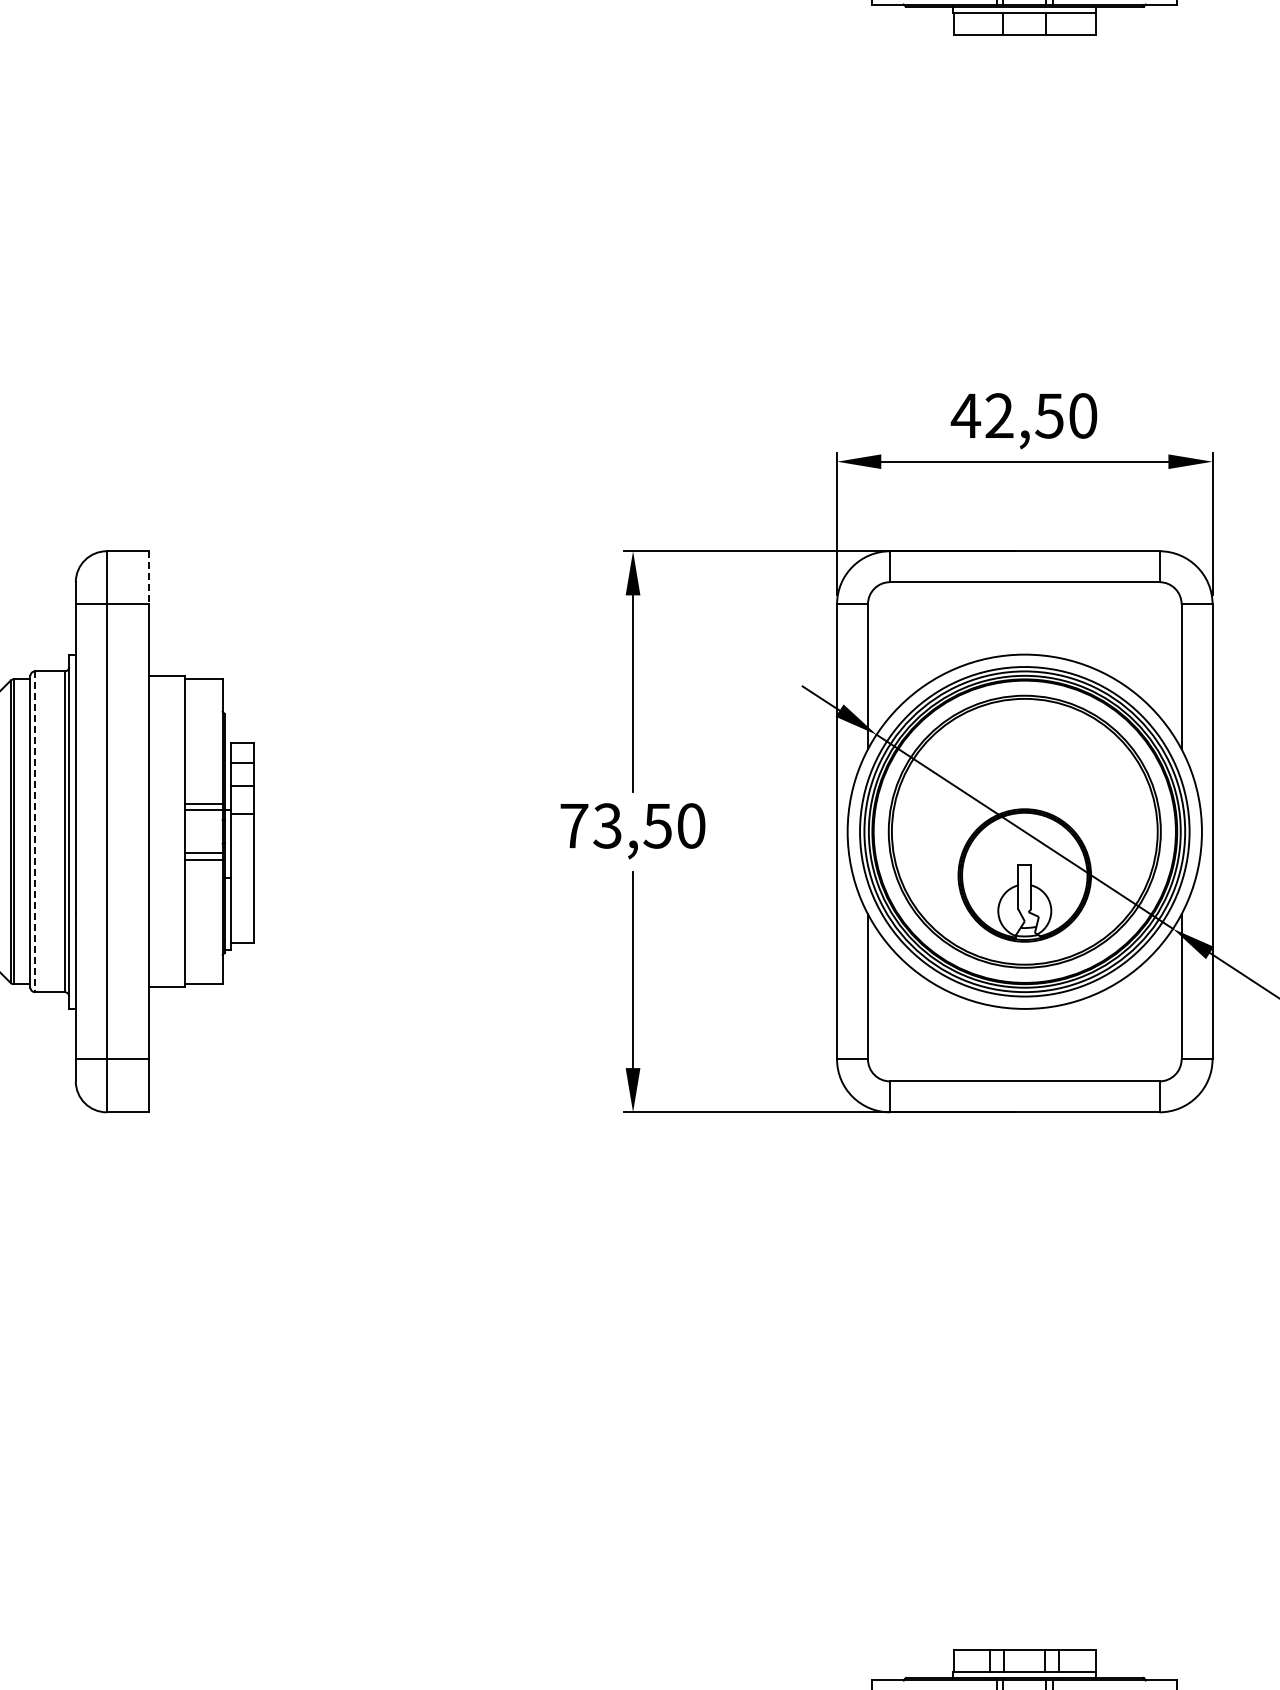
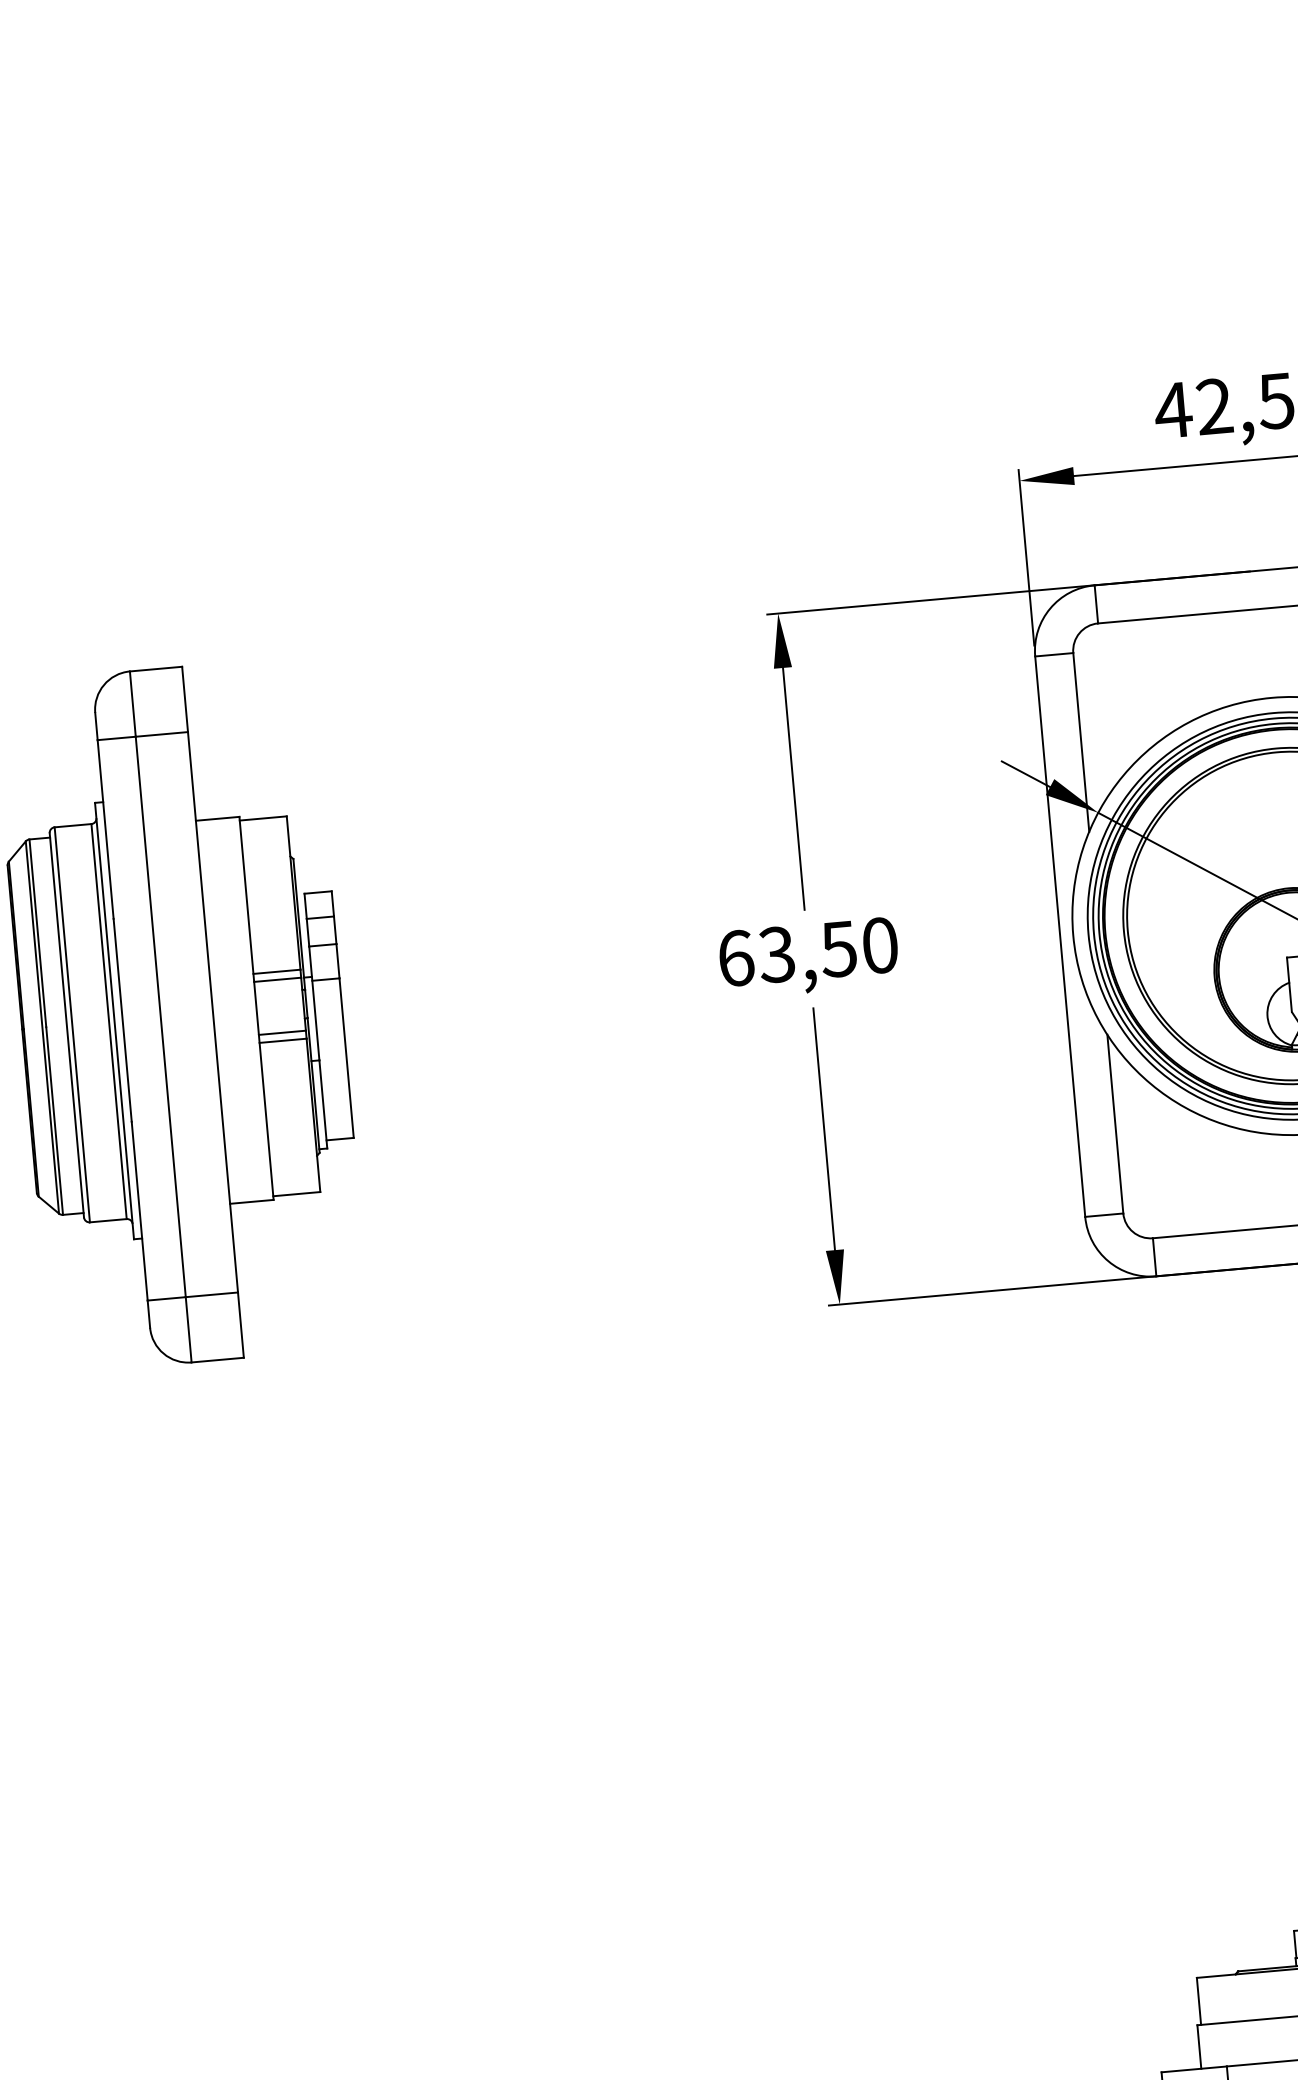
line: (149, 577) -> (185, 699), dashed -> solid
text: (574, 825) -> (736, 957), 73,50 -> 63,50
line: (34, 832) -> (71, 1025), dashed -> solid

